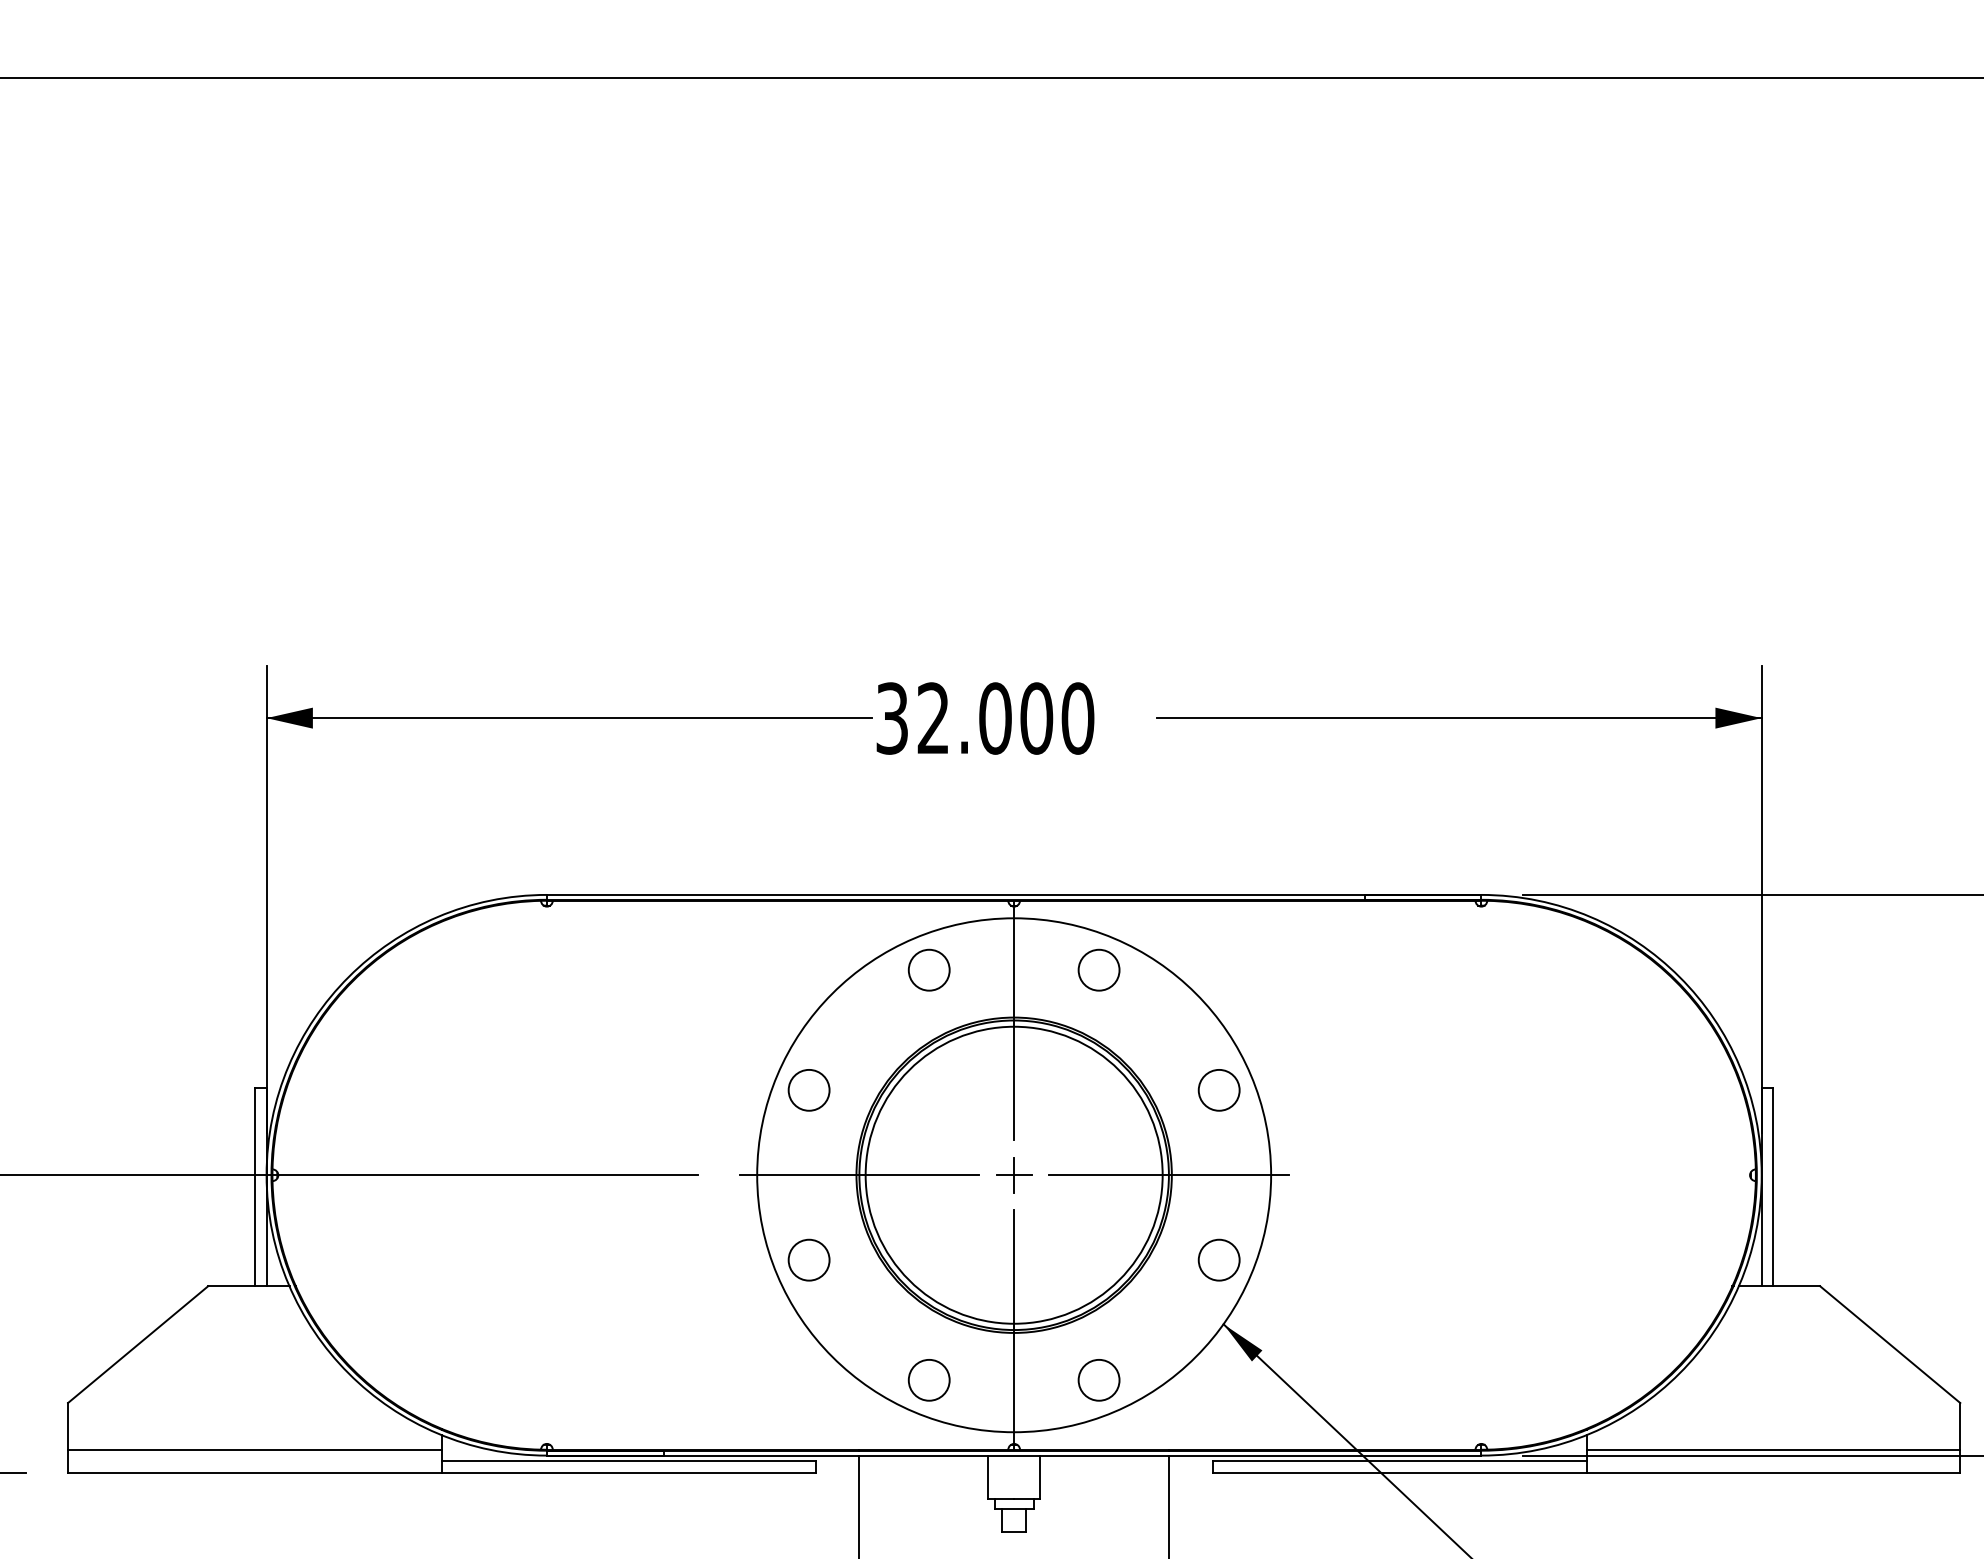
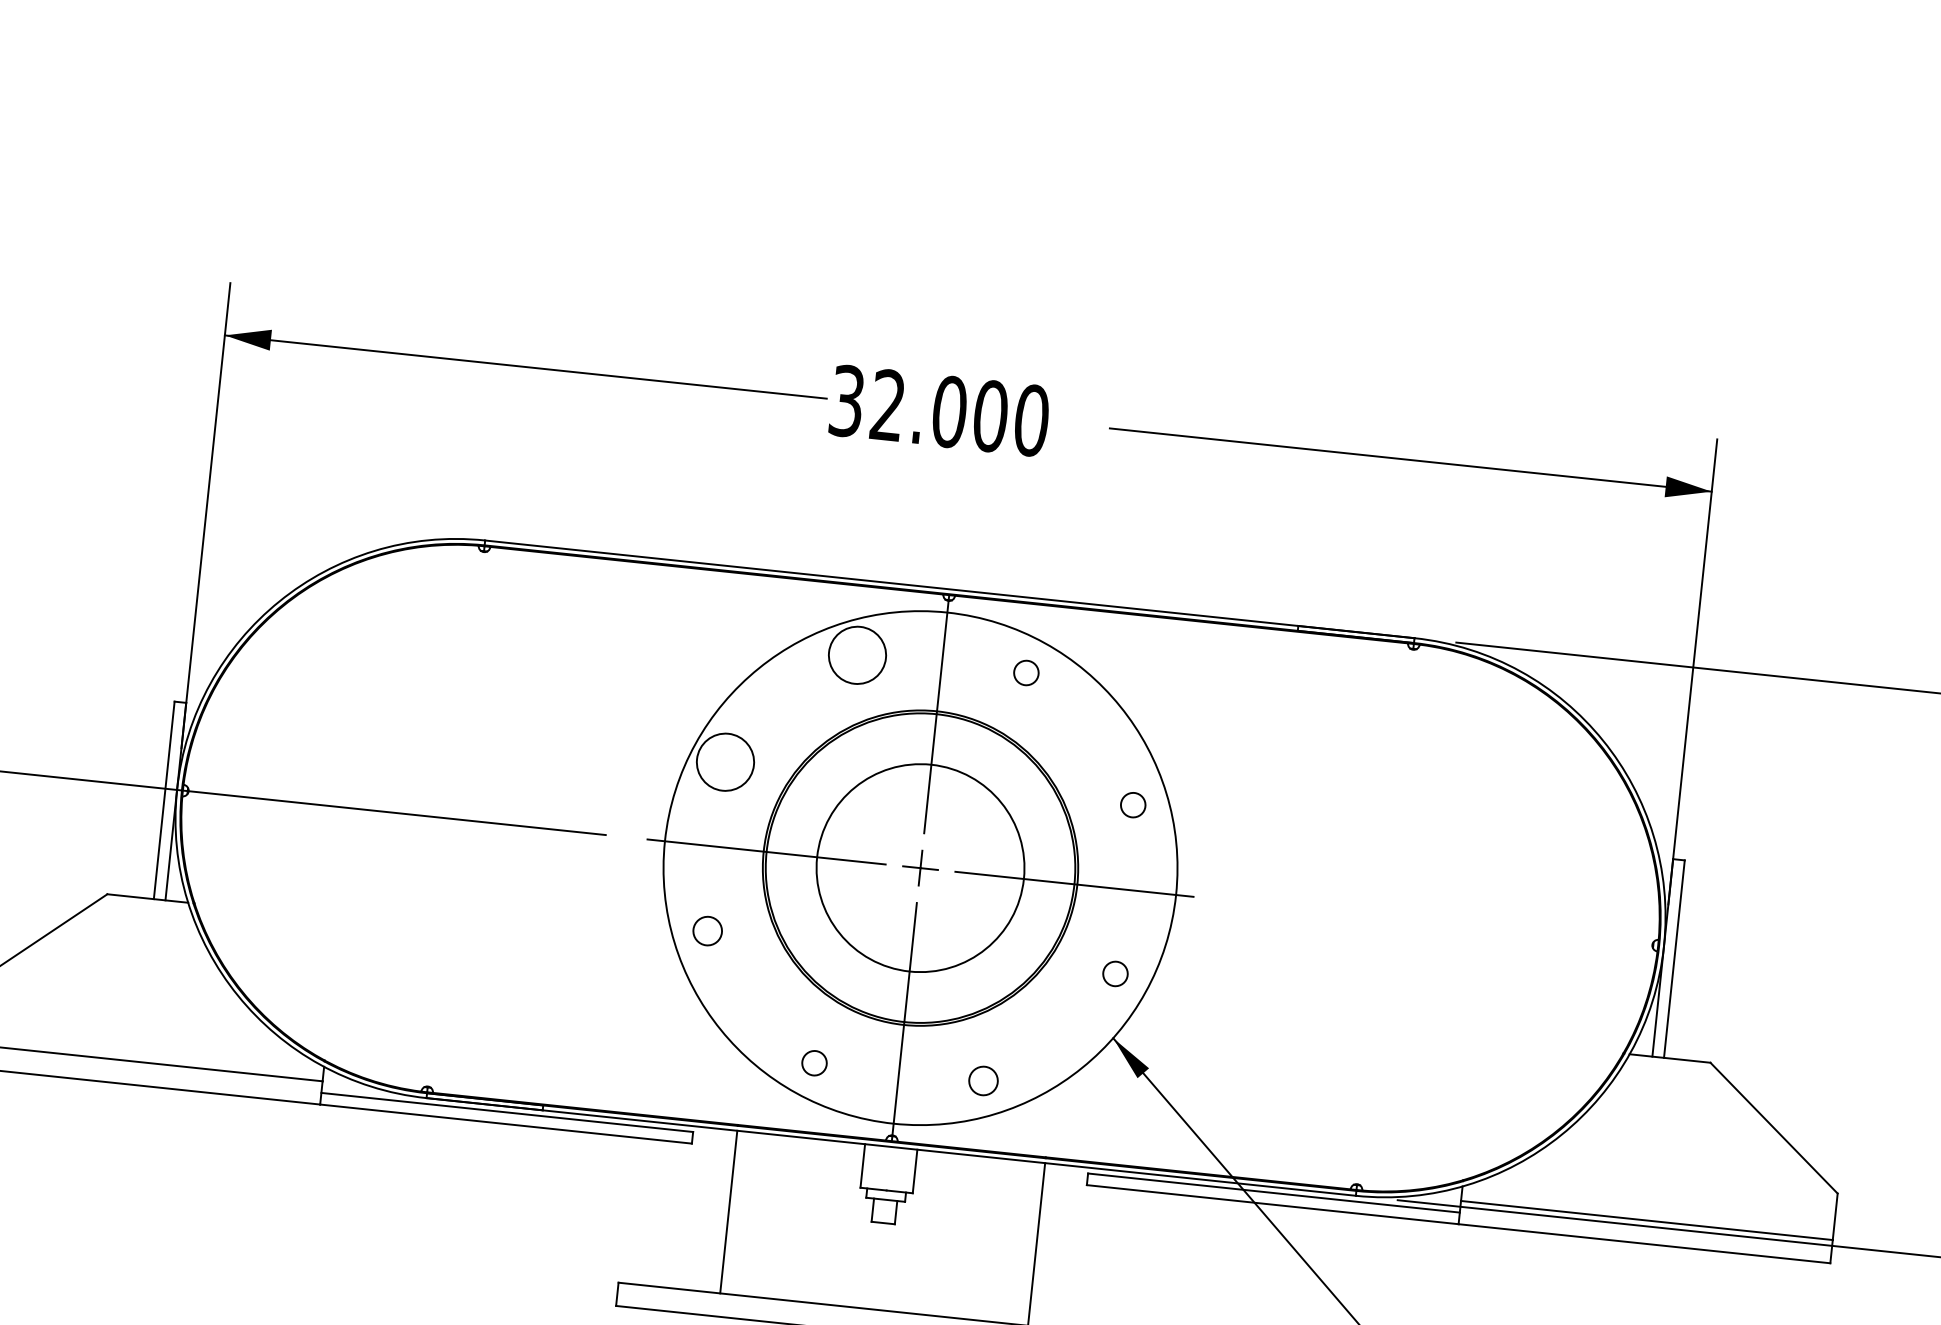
circle: (928, 969) -> (856, 654), size x1.4
circle: (1098, 969) -> (1025, 672), size x0.6
circle: (808, 1089) -> (724, 761), size x1.4
circle: (1218, 1090) -> (1132, 805), size x0.6
circle: (1013, 1174) -> (919, 867), size x0.7
circle: (808, 1259) -> (707, 930), size x0.7
circle: (1218, 1259) -> (1114, 973), size x0.6
circle: (928, 1380) -> (813, 1063), size x0.6
circle: (1098, 1380) -> (982, 1081), size x0.7

